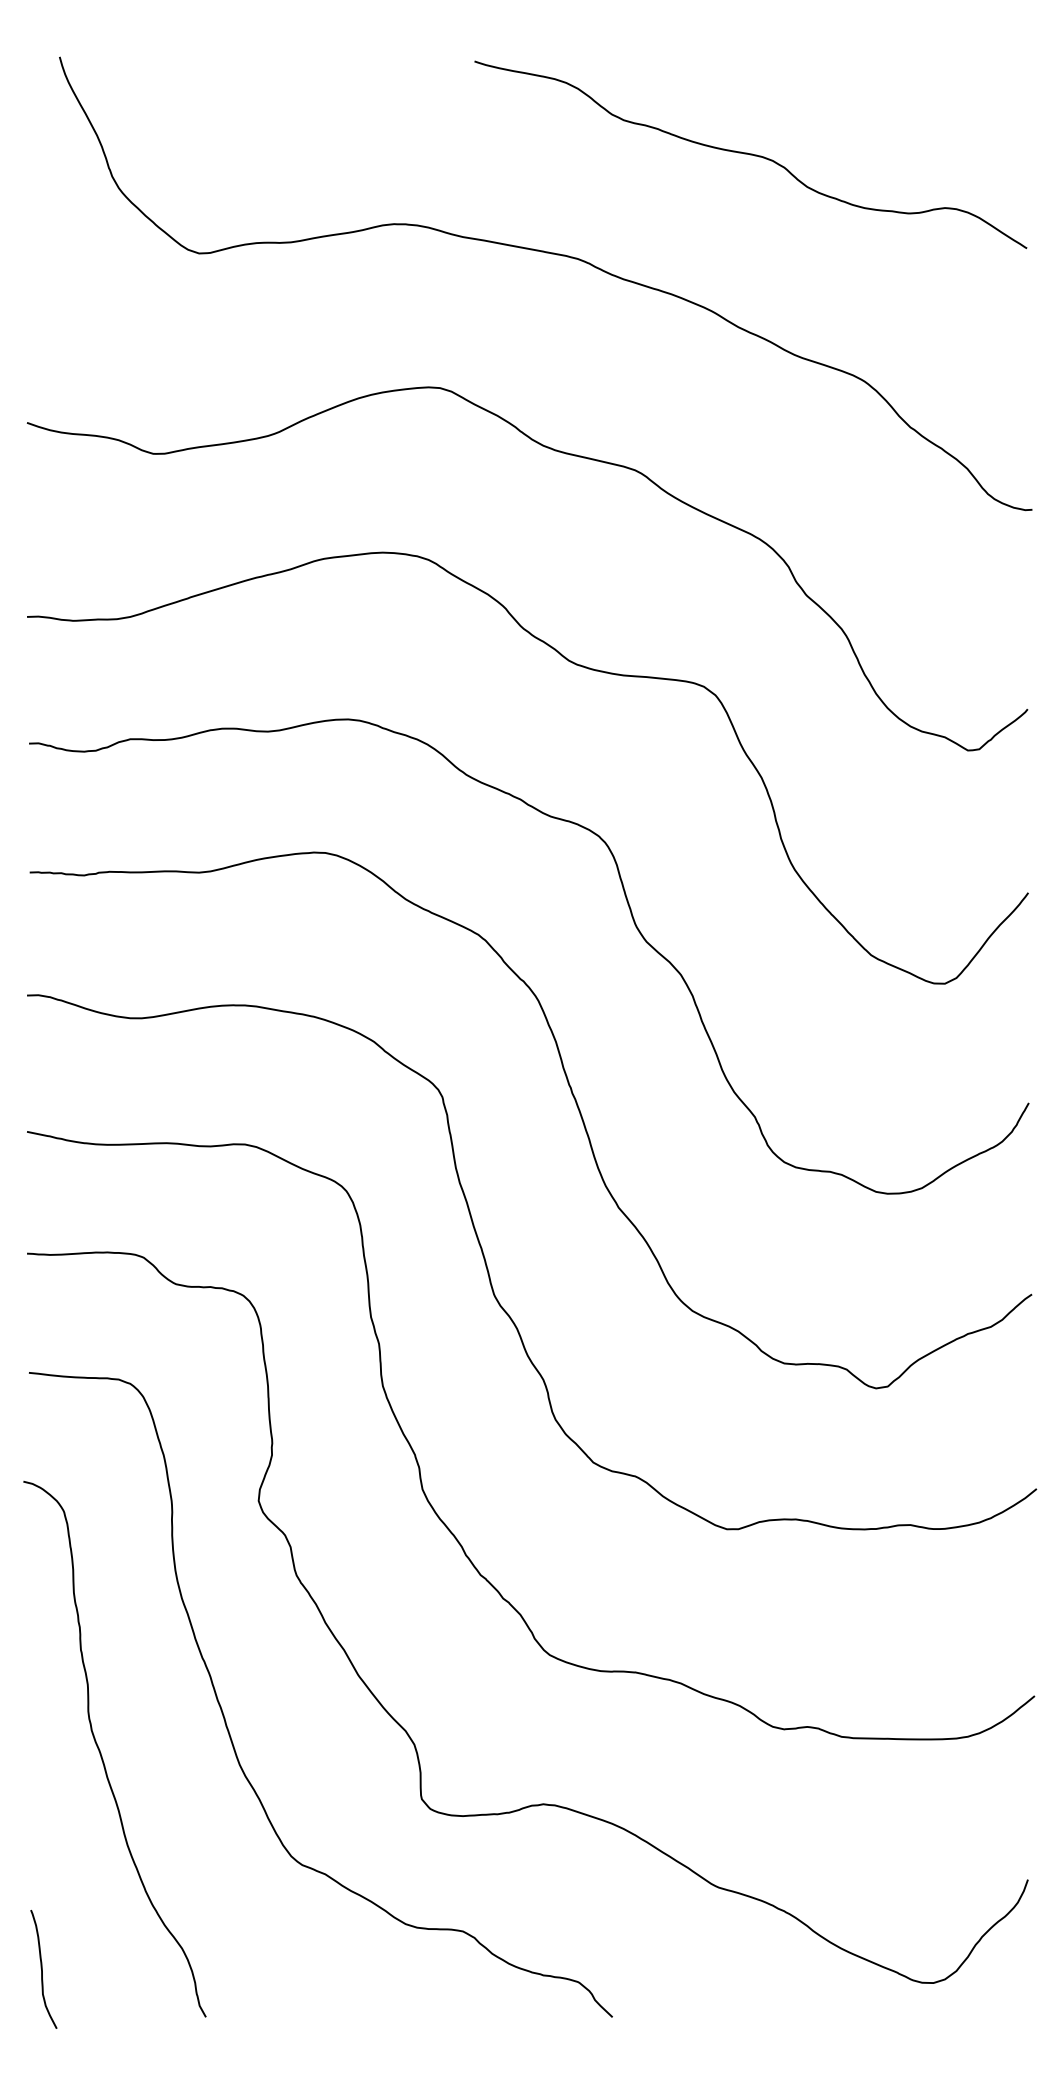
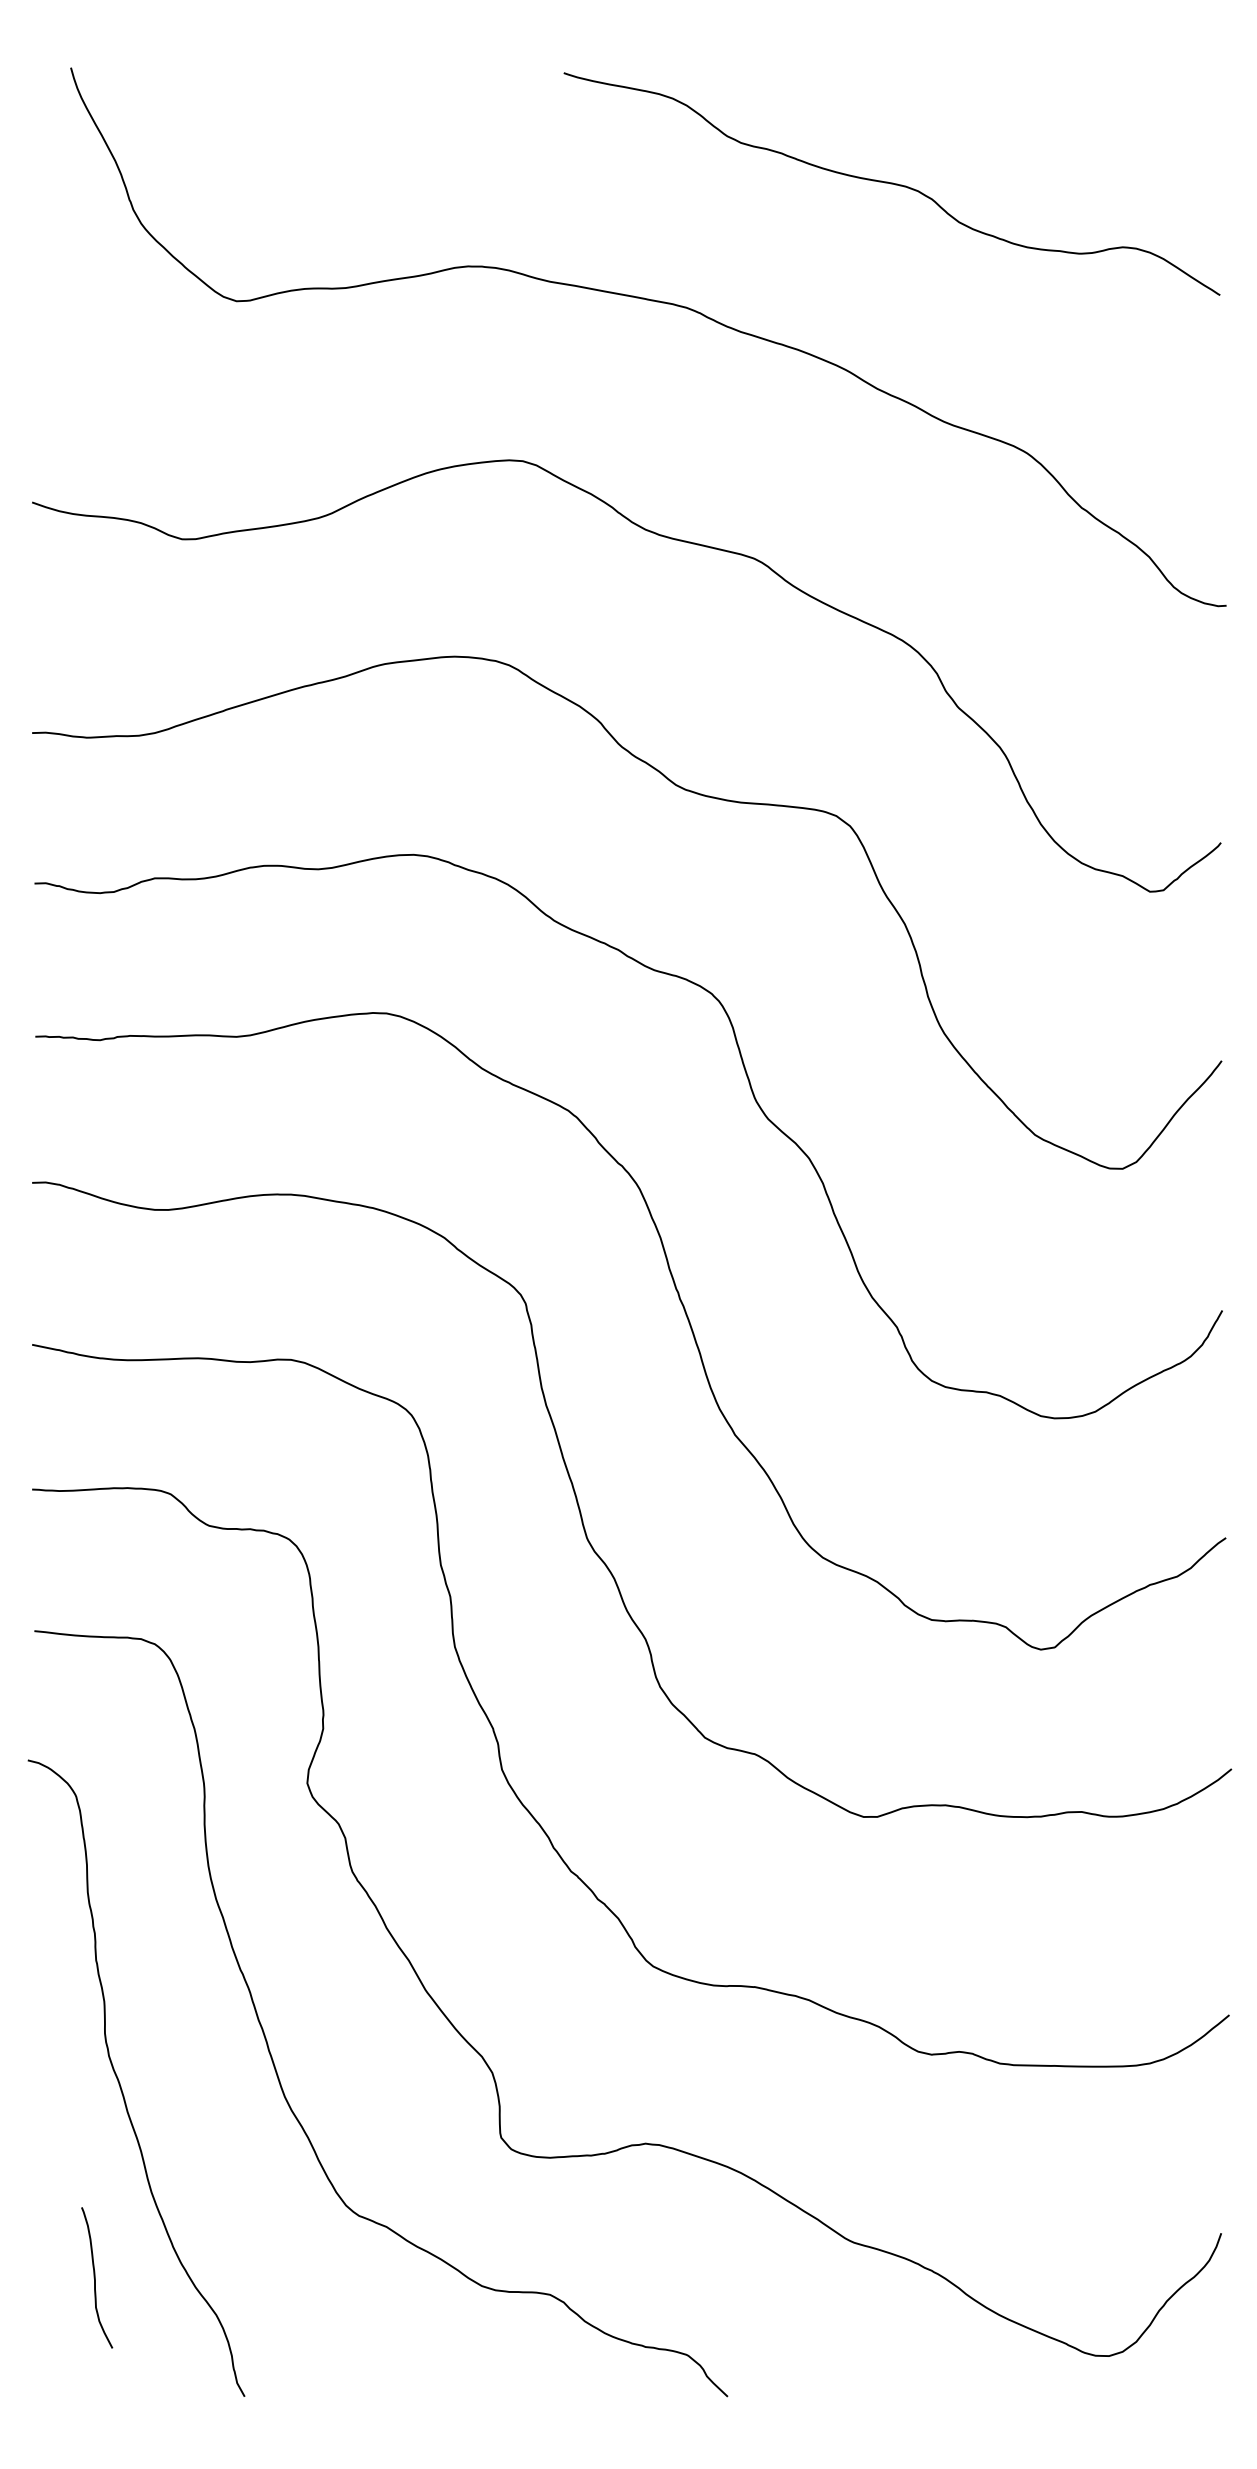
curve: (42, 1969) -> (95, 2277), moved

